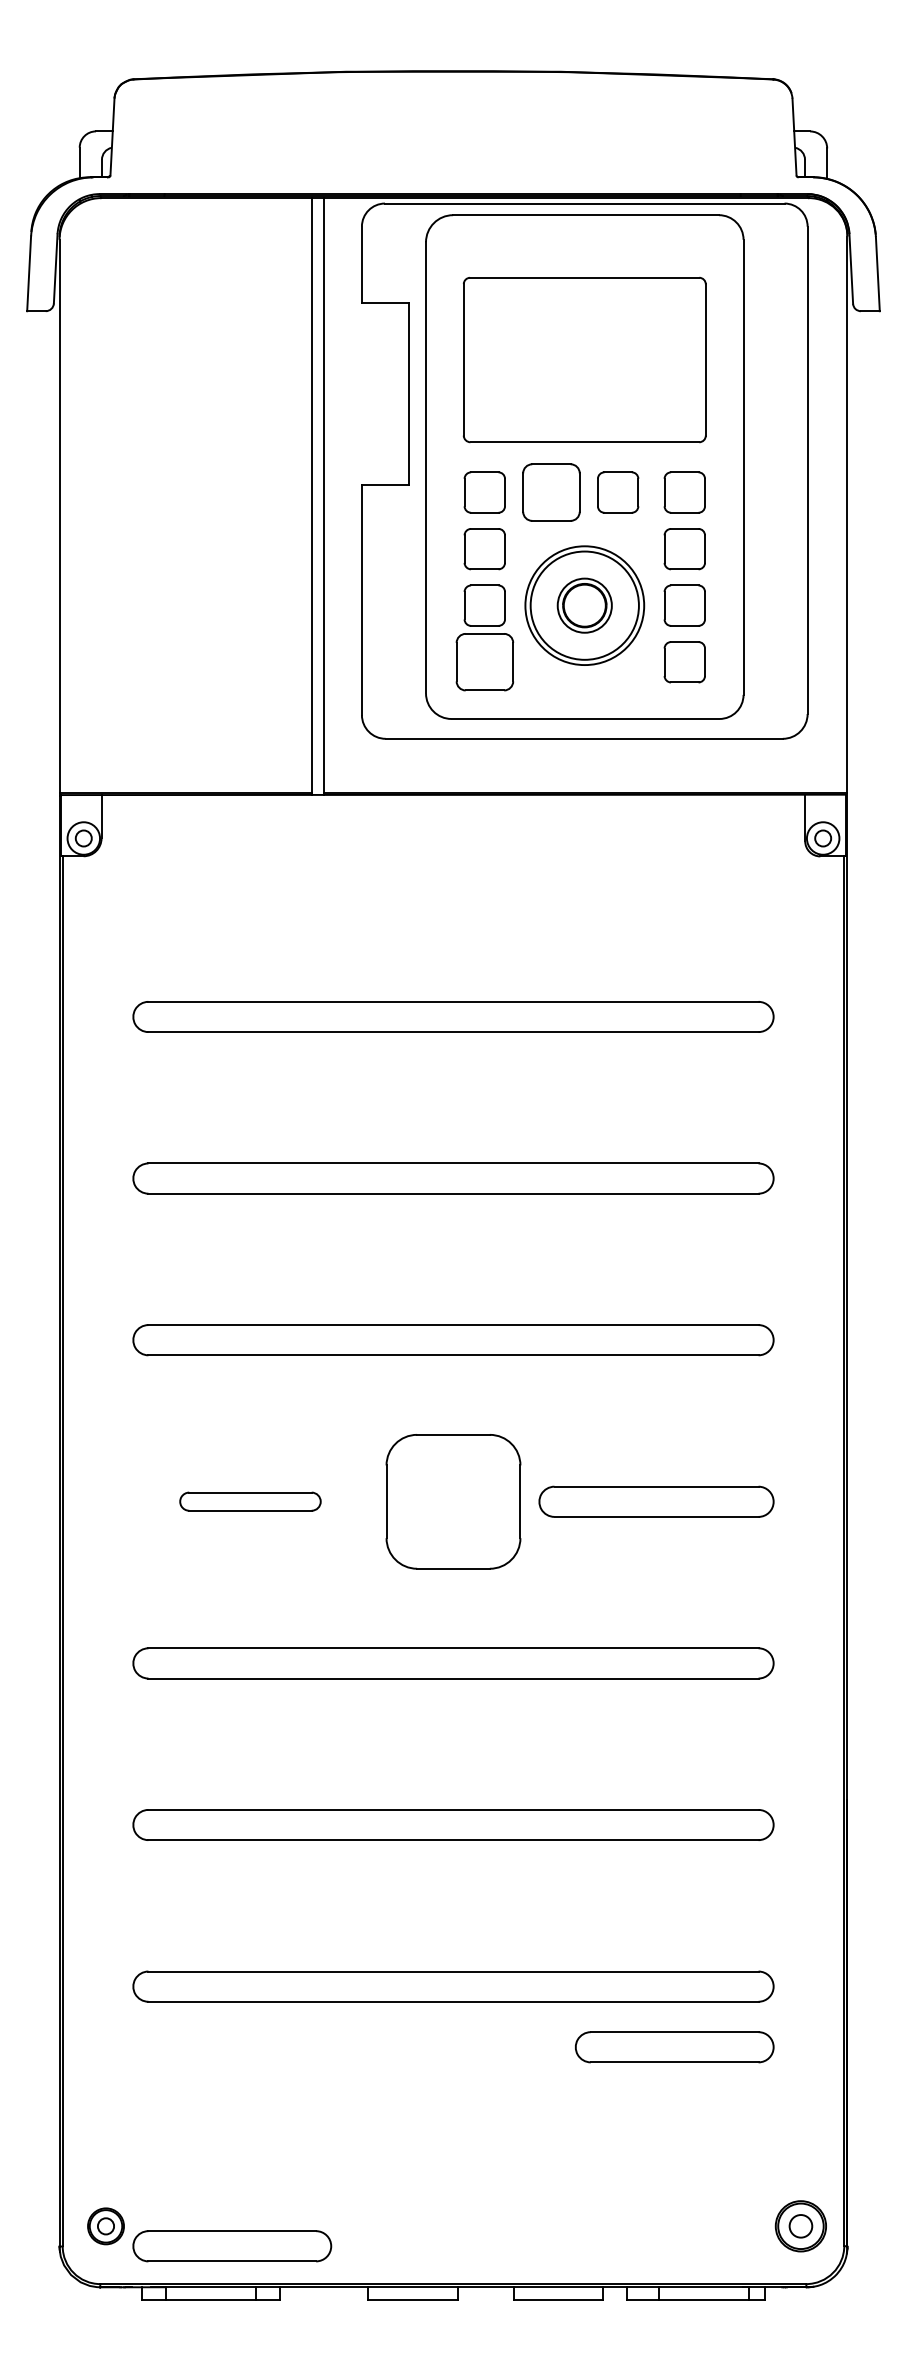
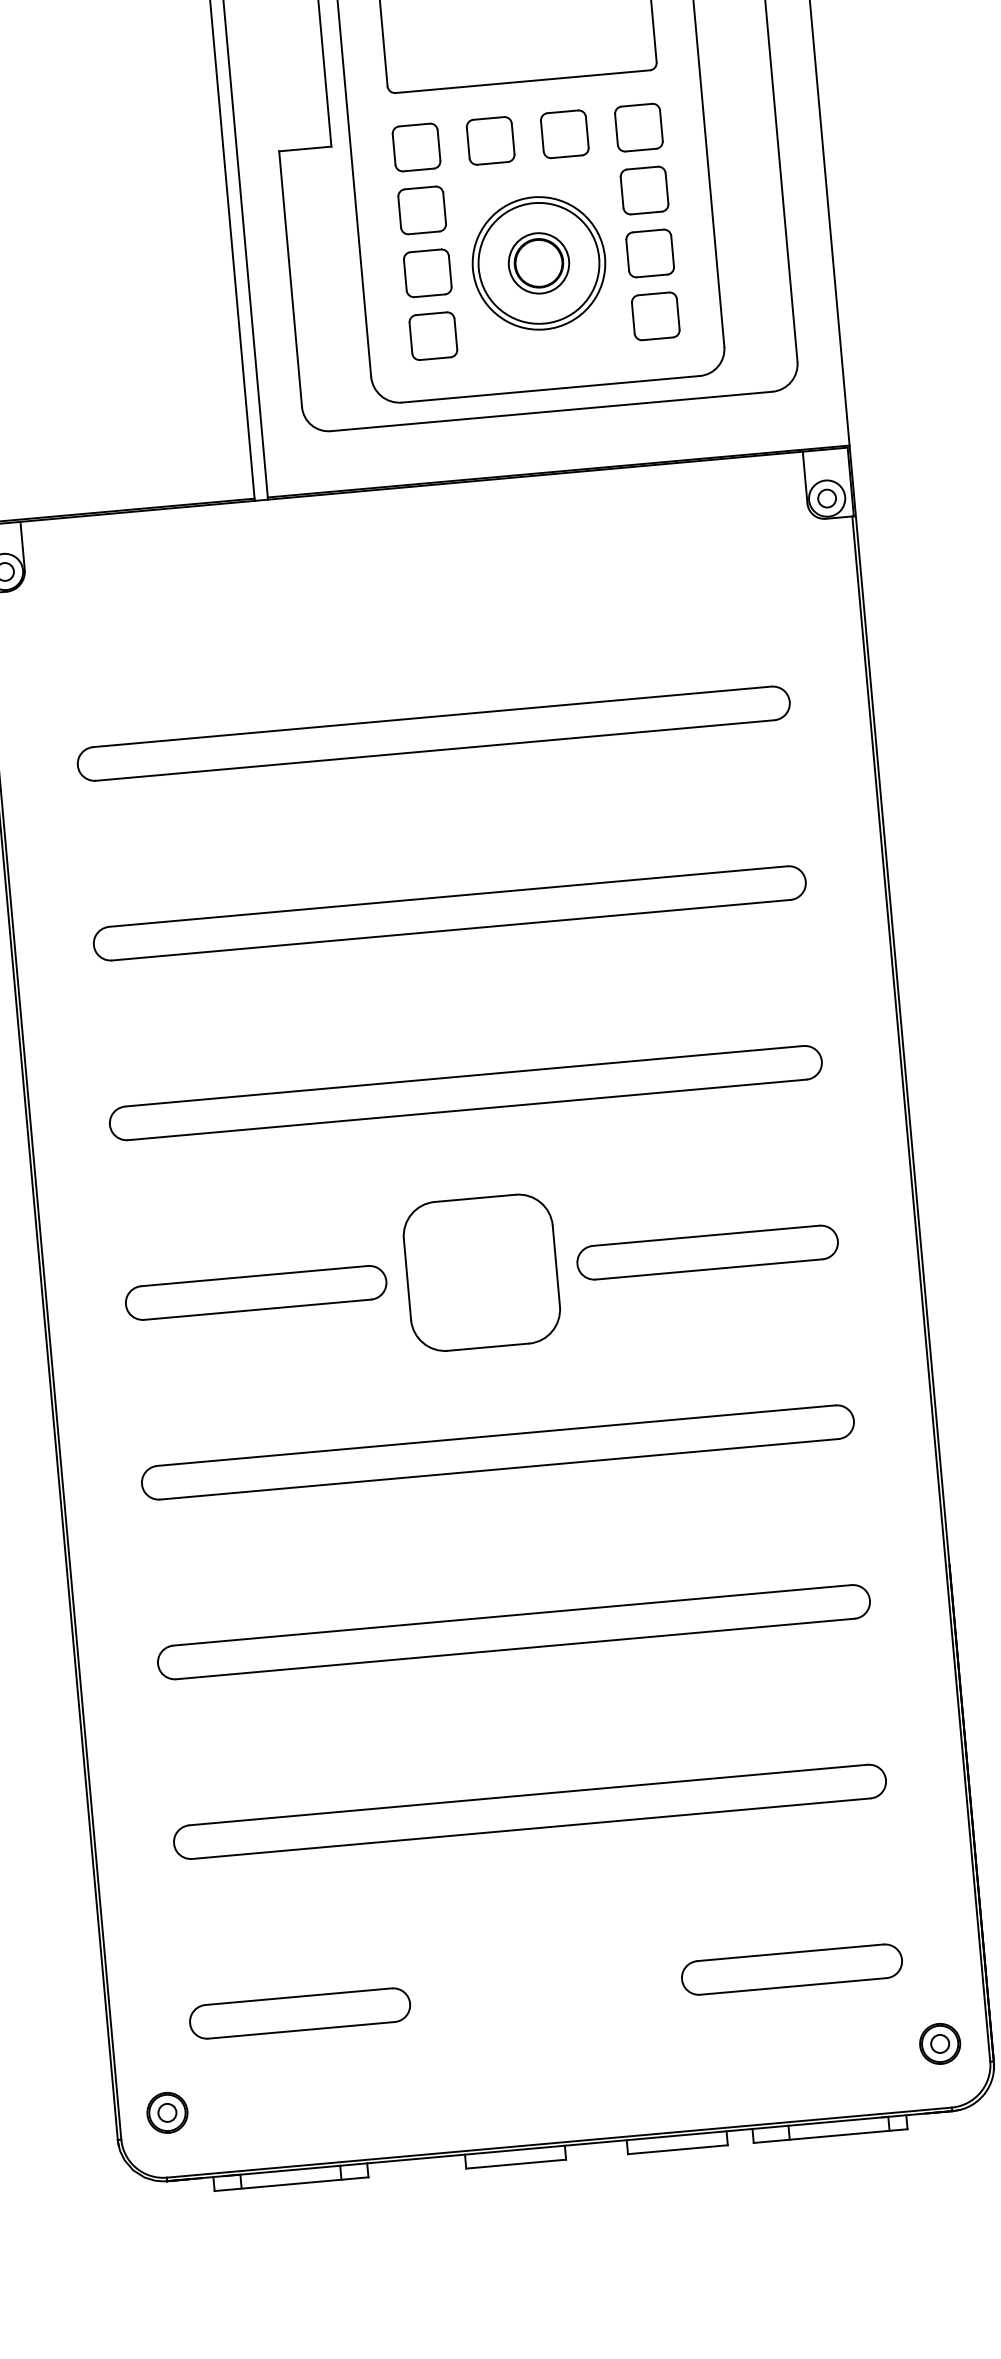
part: (551, 492) -> (490, 140), size x0.71
part: (484, 662) -> (433, 336), size x0.71
part: (250, 1501) -> (256, 1292), size x1.67
part: (674, 2047) -> (791, 1969), moved
part: (800, 2226) -> (939, 2044), size x0.71
part: (232, 2246) -> (300, 2013), moved

